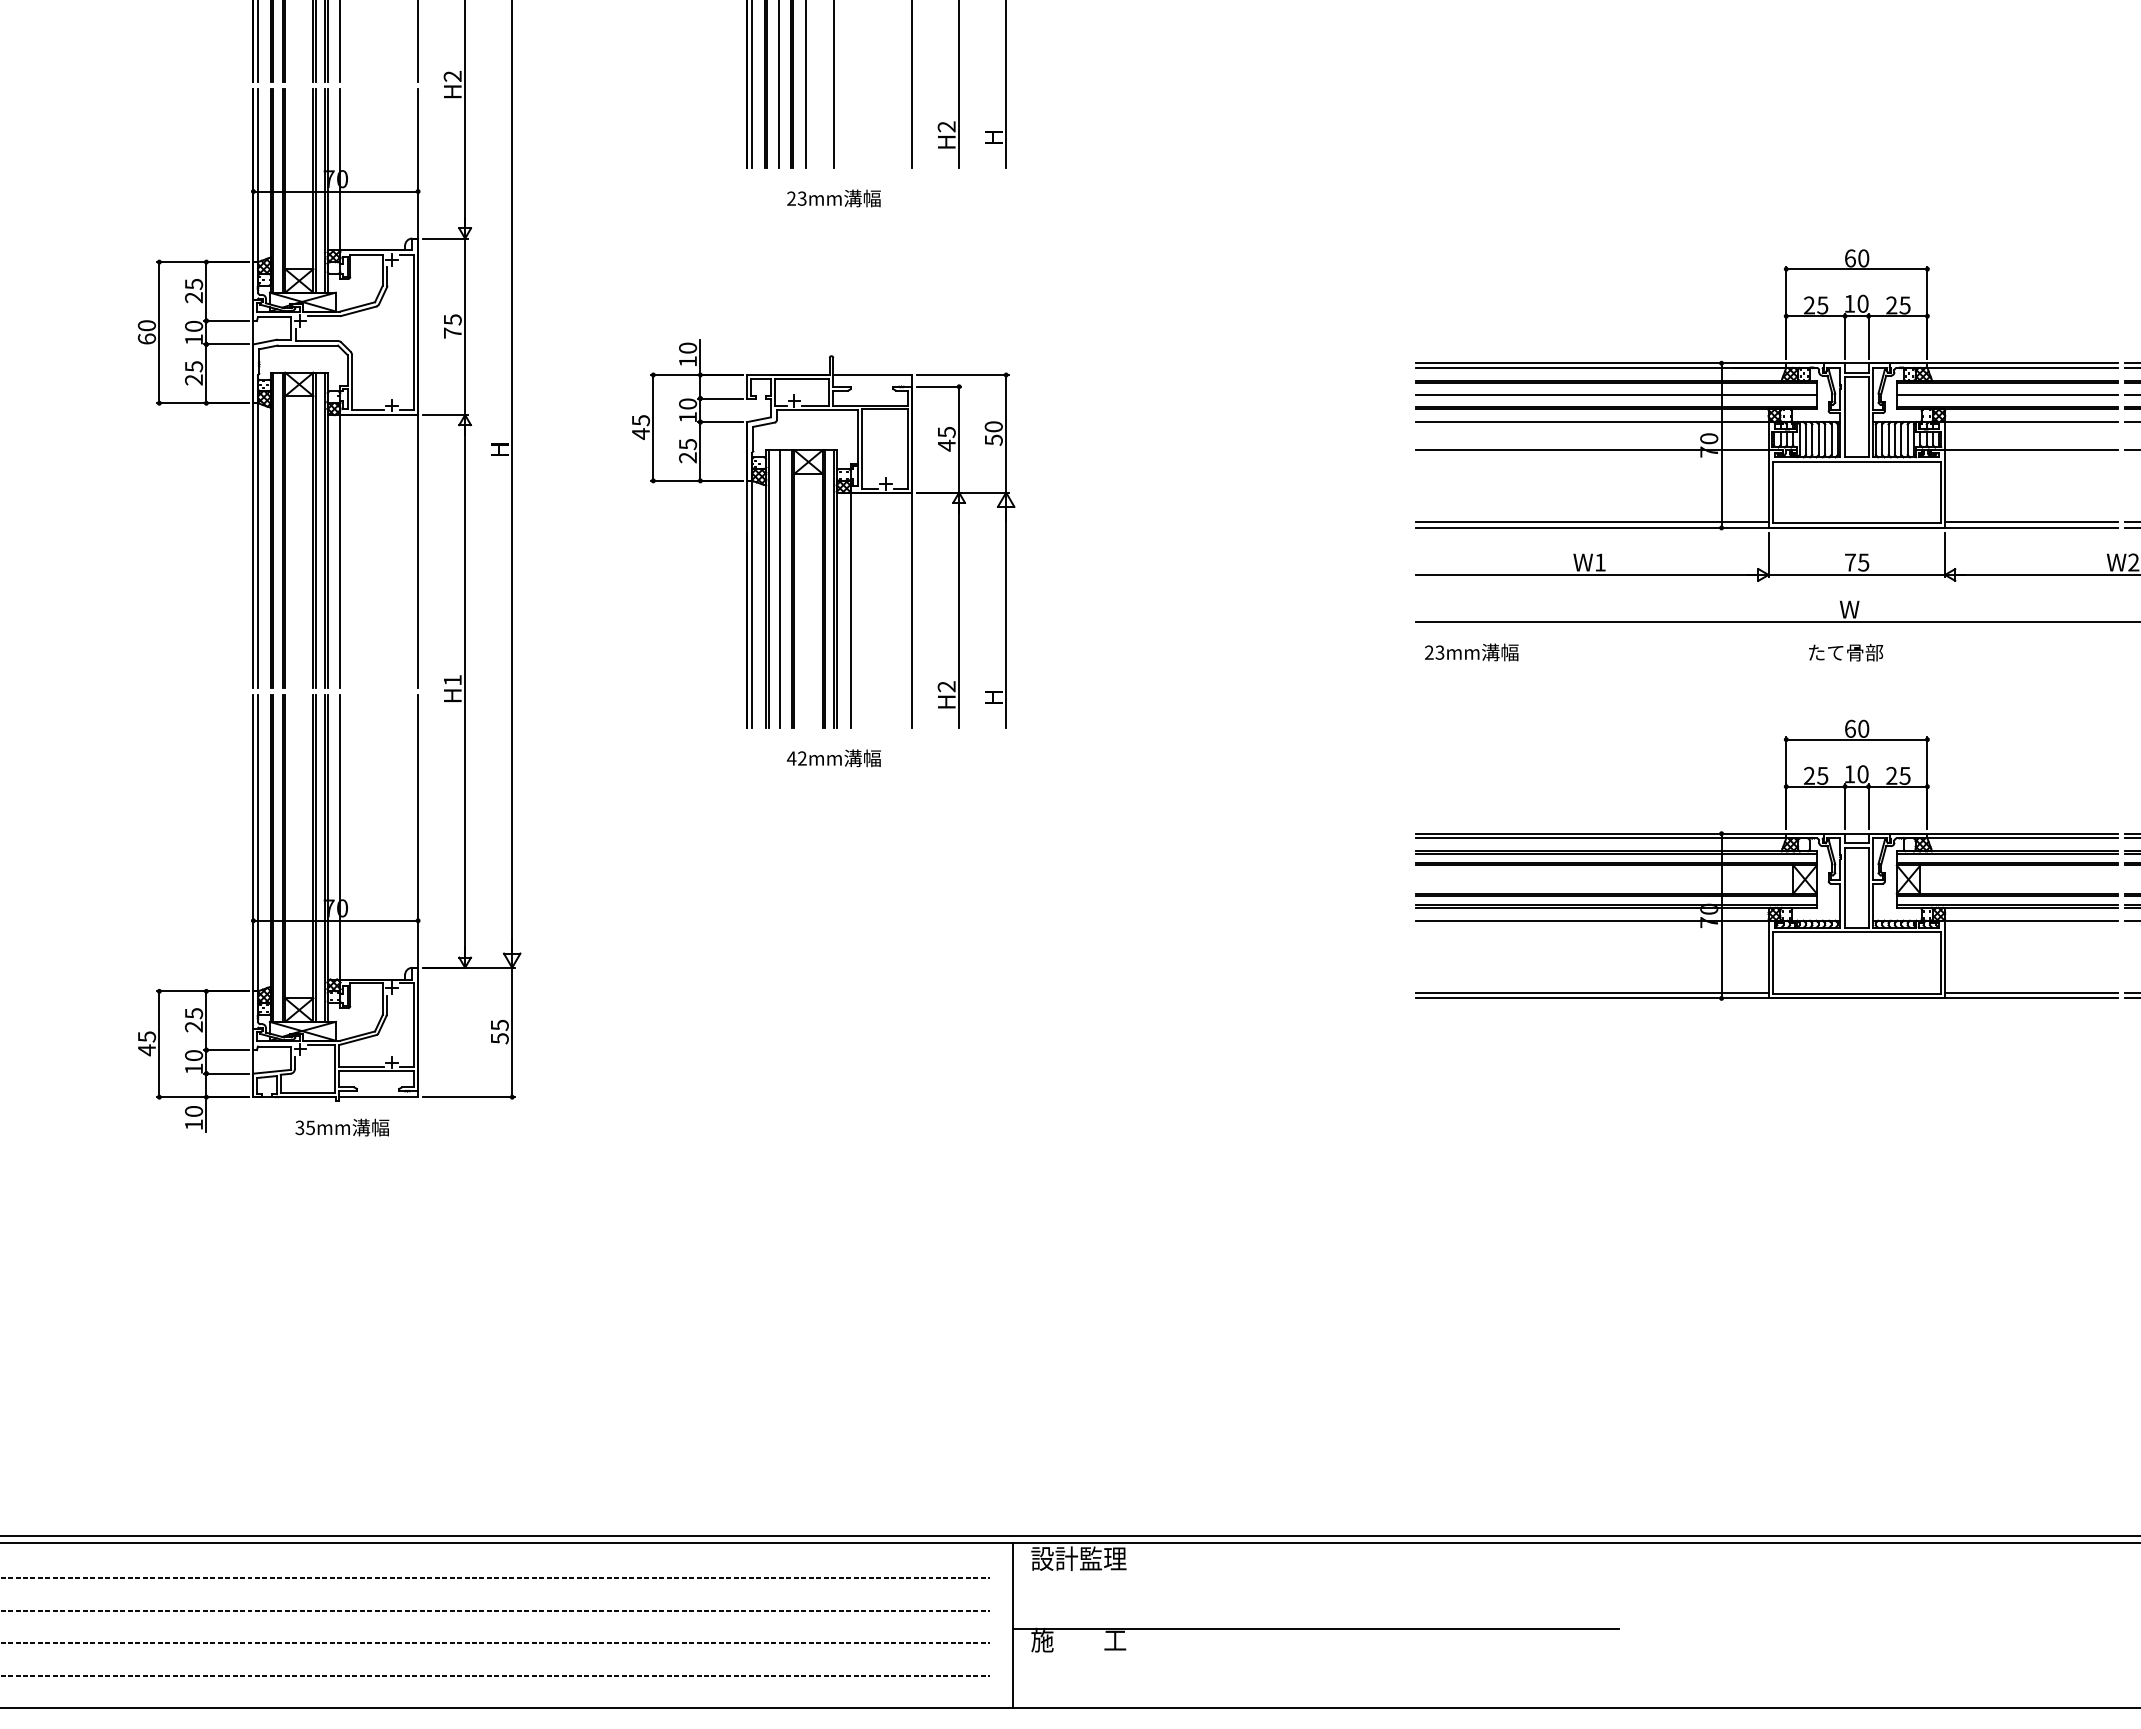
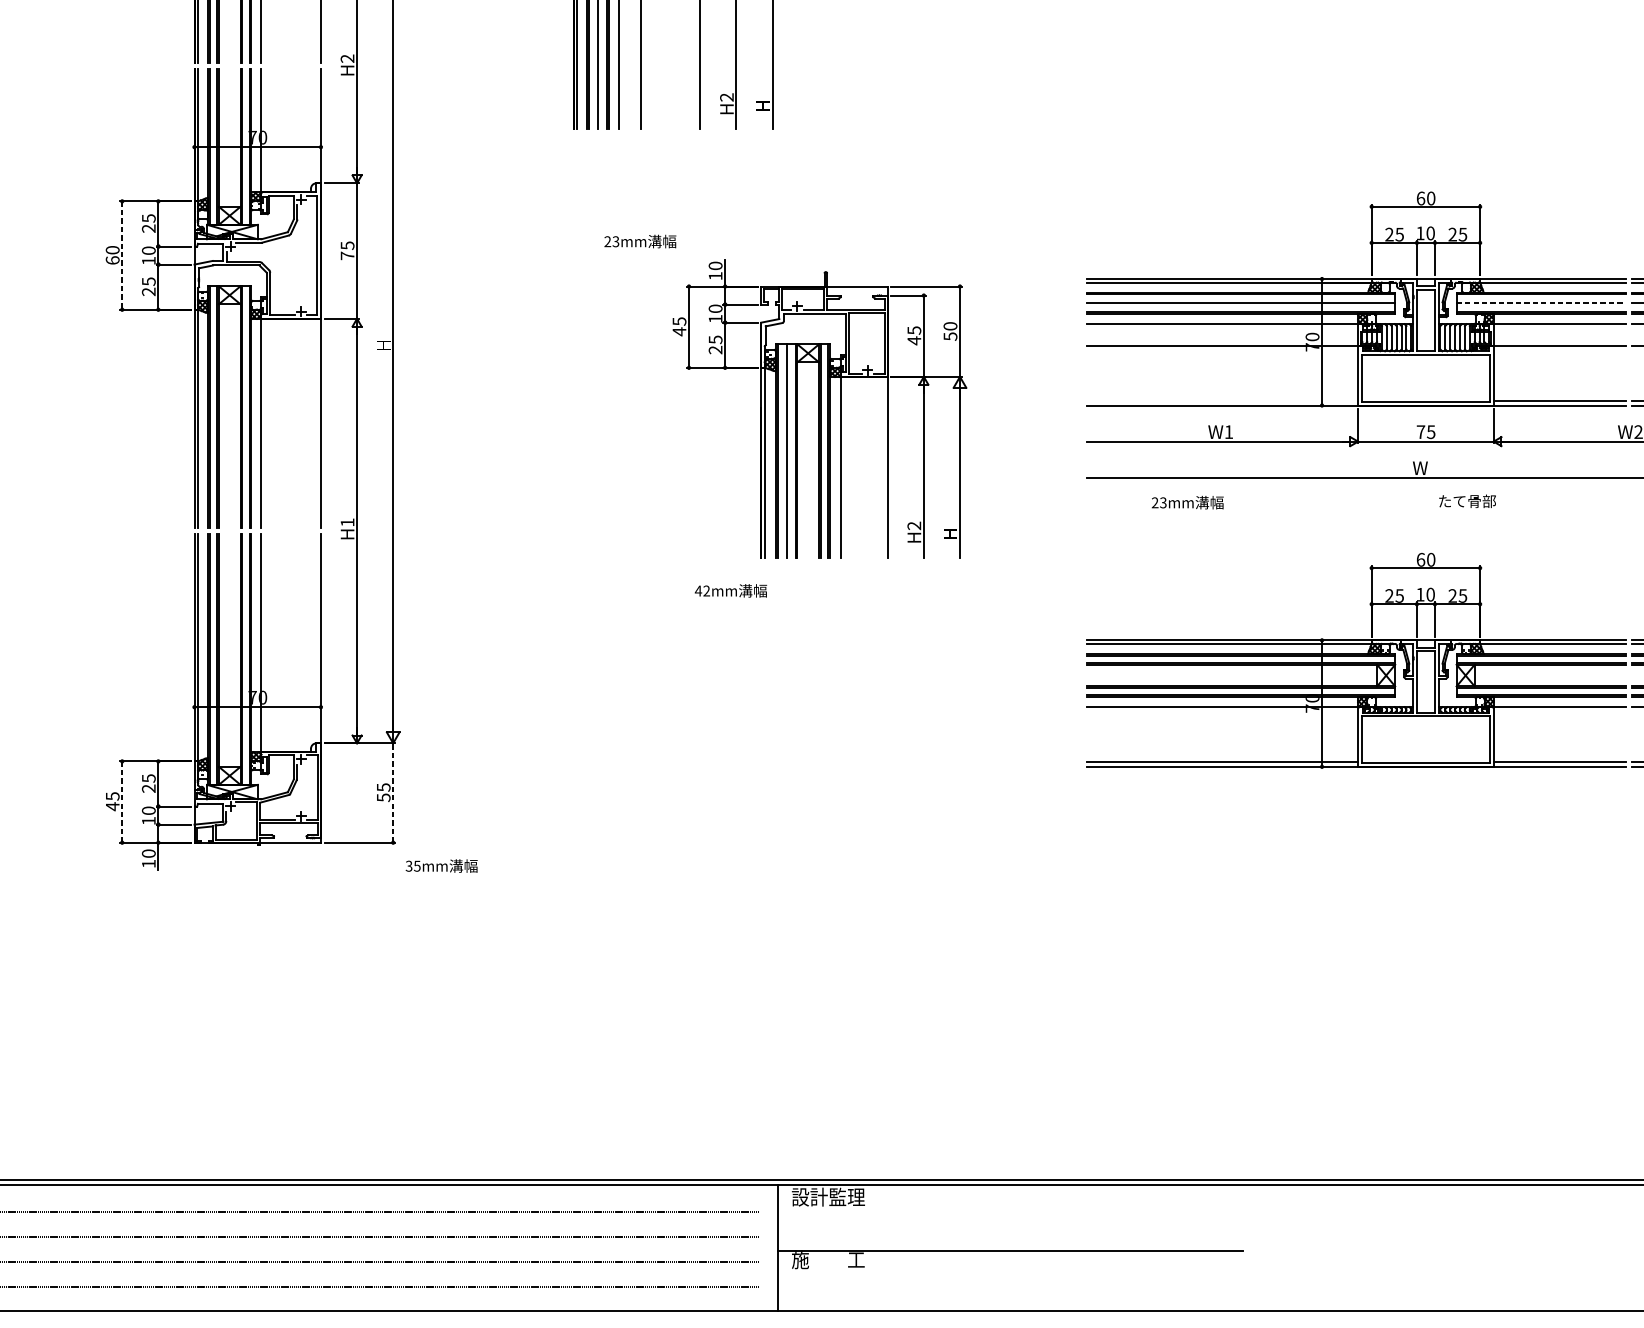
text: (833, 198) -> (639, 241), moved
line: (159, 332) -> (122, 255), solid -> dashed
line: (2007, 395) -> (1541, 303), solid -> dashed
line: (1591, 522) -> (1222, 401), removed
part: (823, 533) -> (819, 408), moved
text: (1471, 652) -> (1187, 502), moved
text: (1846, 652) -> (1467, 501), moved
text: (833, 758) -> (730, 591), moved
line: (512, 1032) -> (393, 793), solid -> dashed
line: (159, 1044) -> (122, 802), solid -> dashed
text: (342, 1127) -> (441, 865), moved

